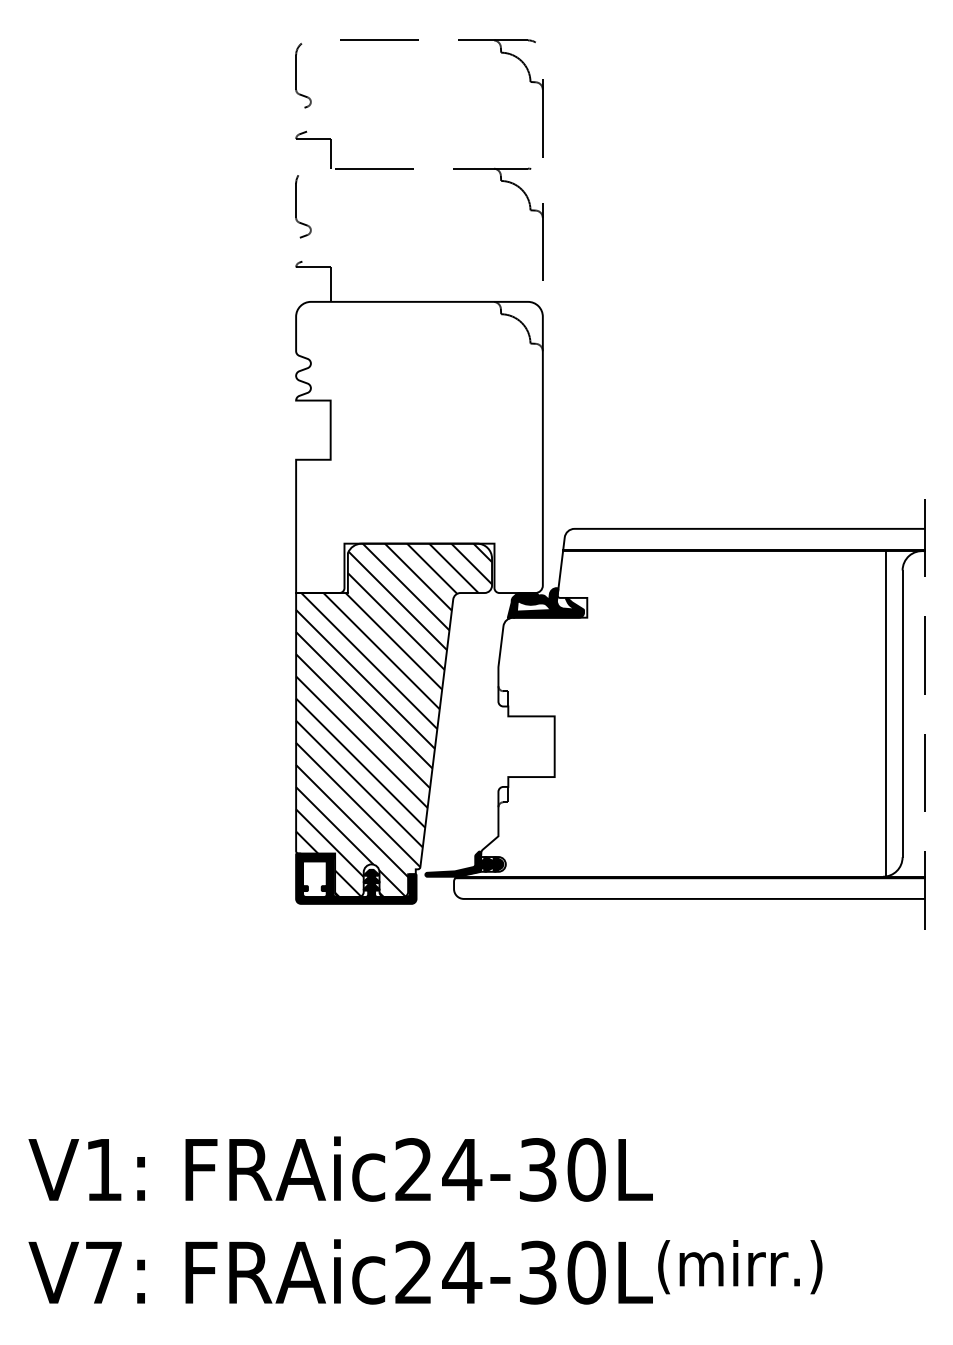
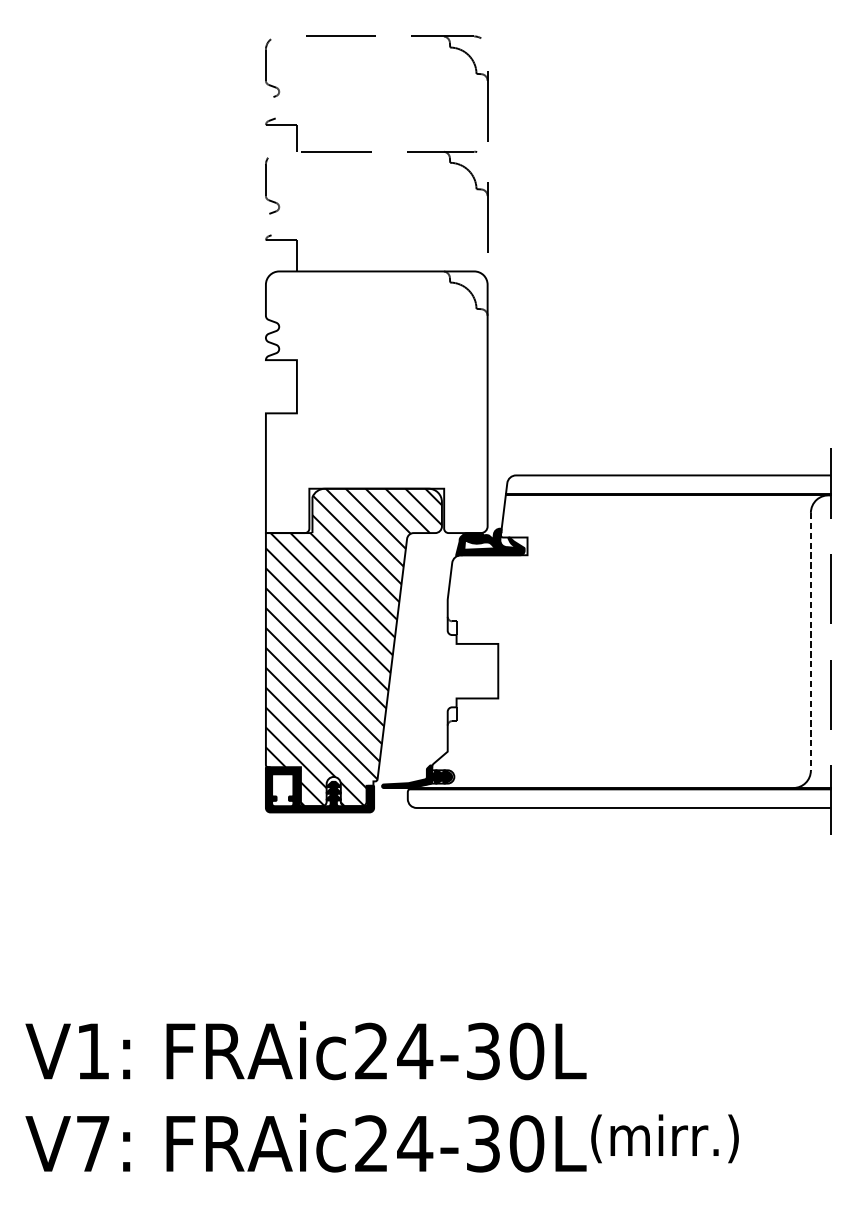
line: (885, 713) -> (795, 641), removed
line: (902, 714) -> (810, 642), solid -> dashed

